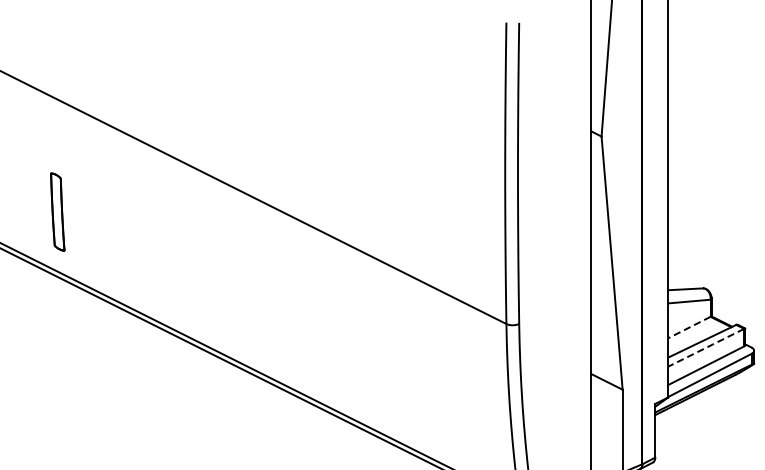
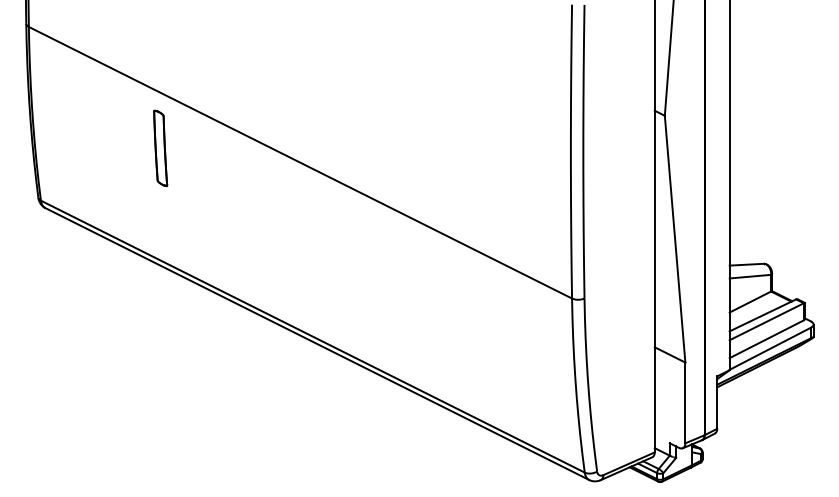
part: (57, 212) -> (160, 148), moved
line: (688, 328) -> (749, 302), dashed -> solid
line: (705, 347) -> (766, 321), dashed -> solid

